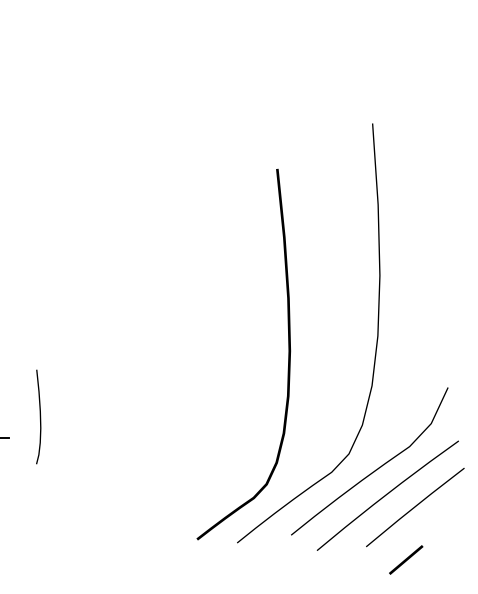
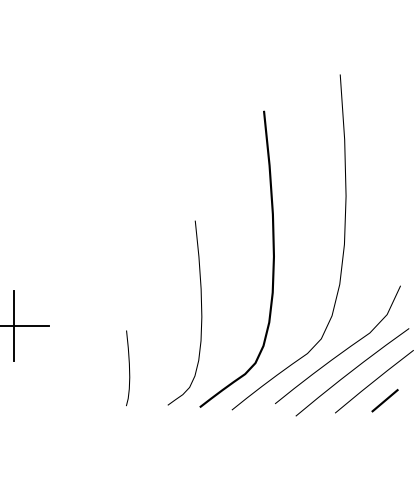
curve: (40, 417) -> (129, 368), moved
curve: (199, 420) -> (201, 312), added
line: (405, 559) -> (384, 400), moved

